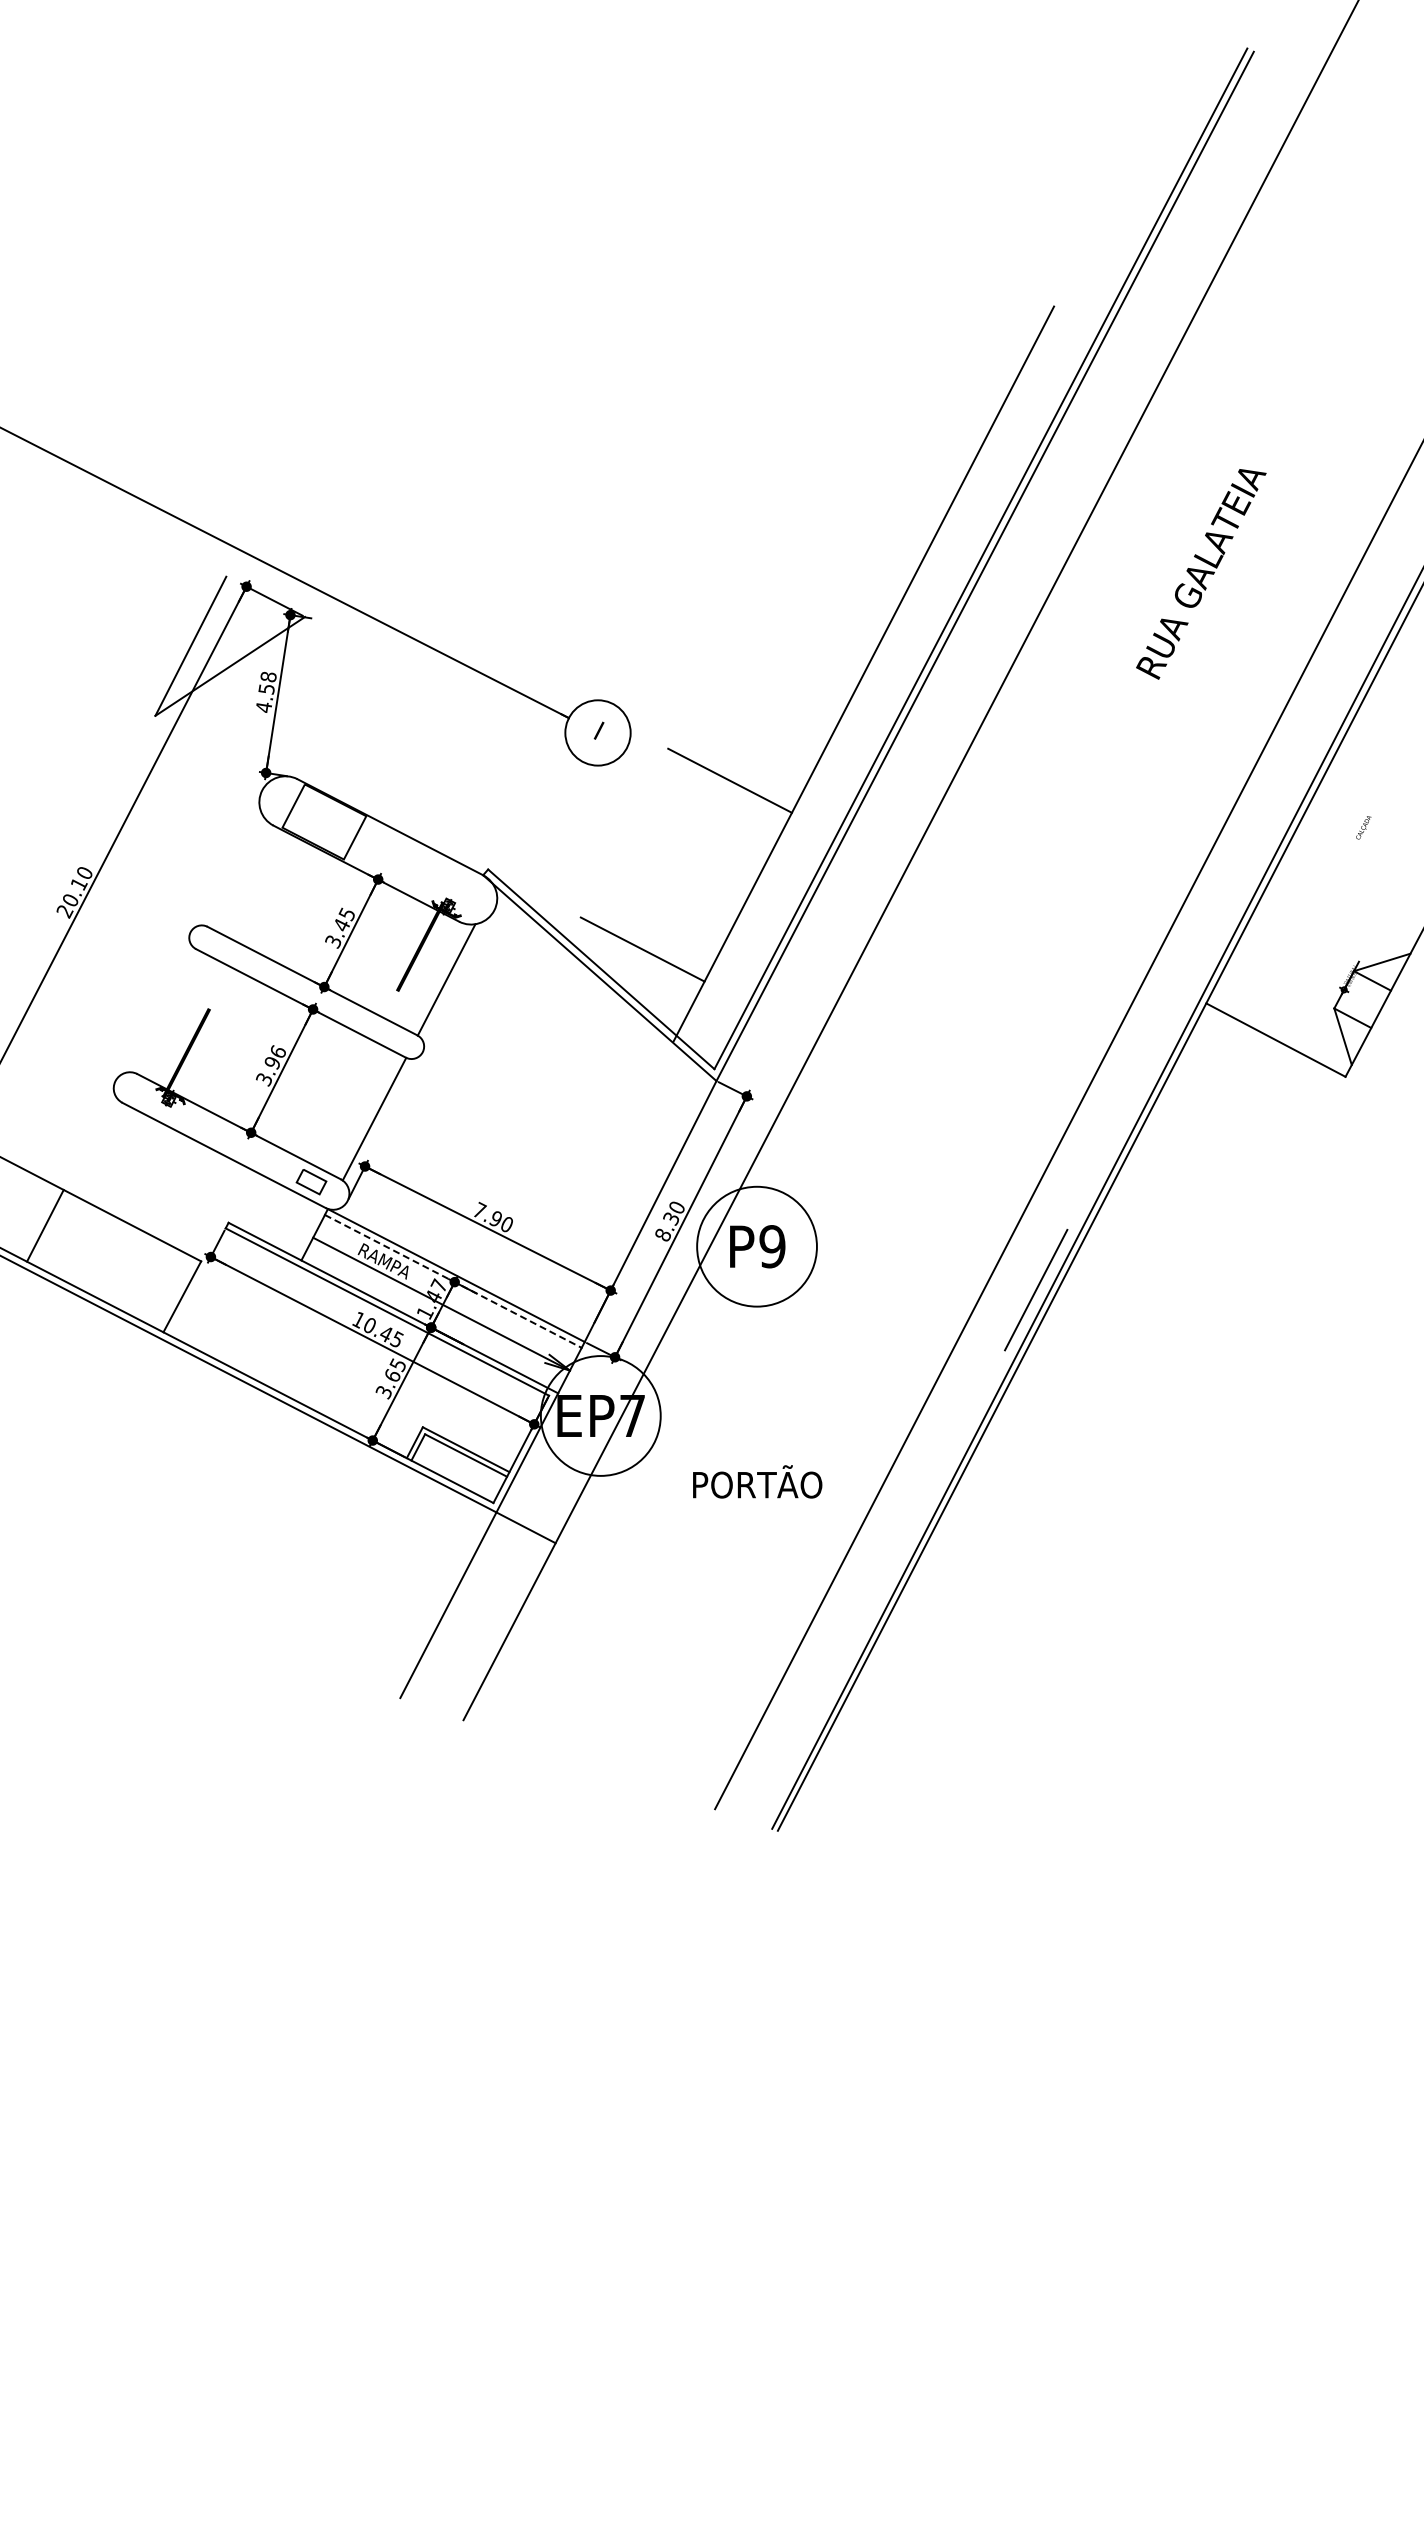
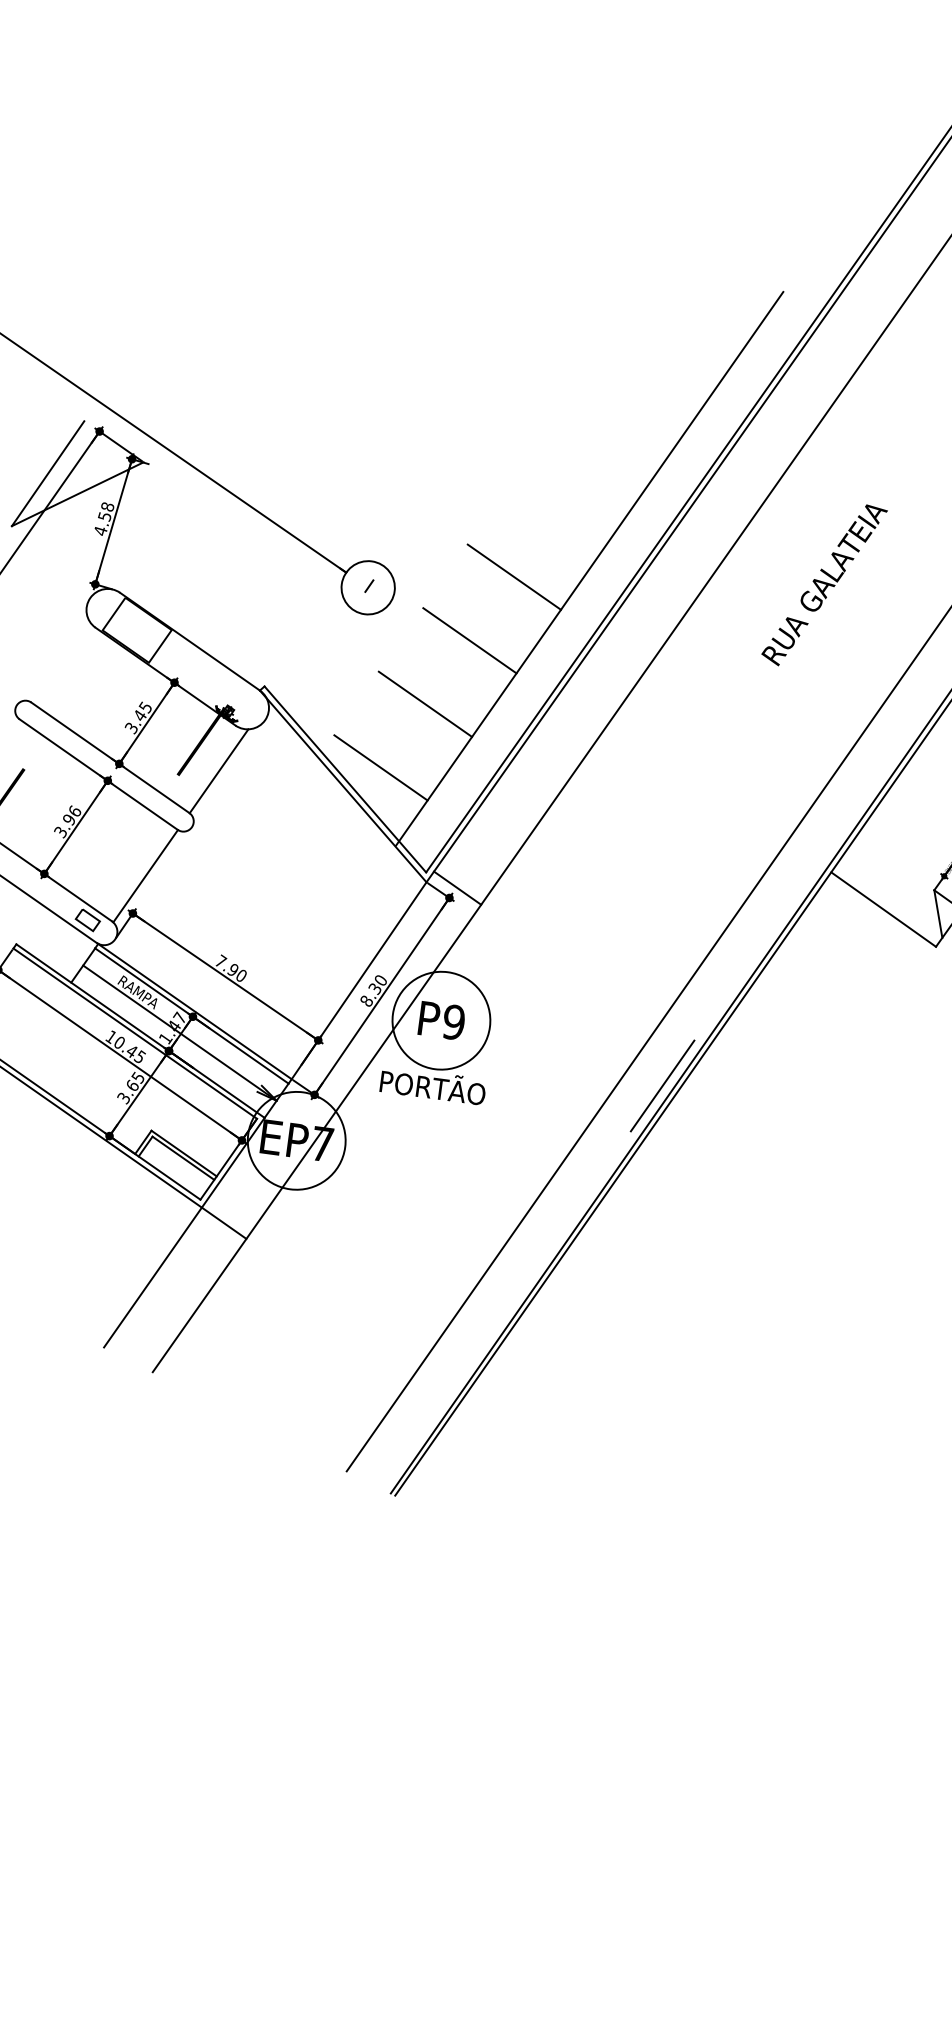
text: (1201, 574) -> (824, 585), moved
line: (773, 696) -> (514, 577), added
line: (686, 865) -> (425, 704), added
line: (754, 1082) -> (457, 887), added
line: (453, 1281) -> (192, 1016), dashed -> solid
text: (757, 1481) -> (433, 1085), moved

